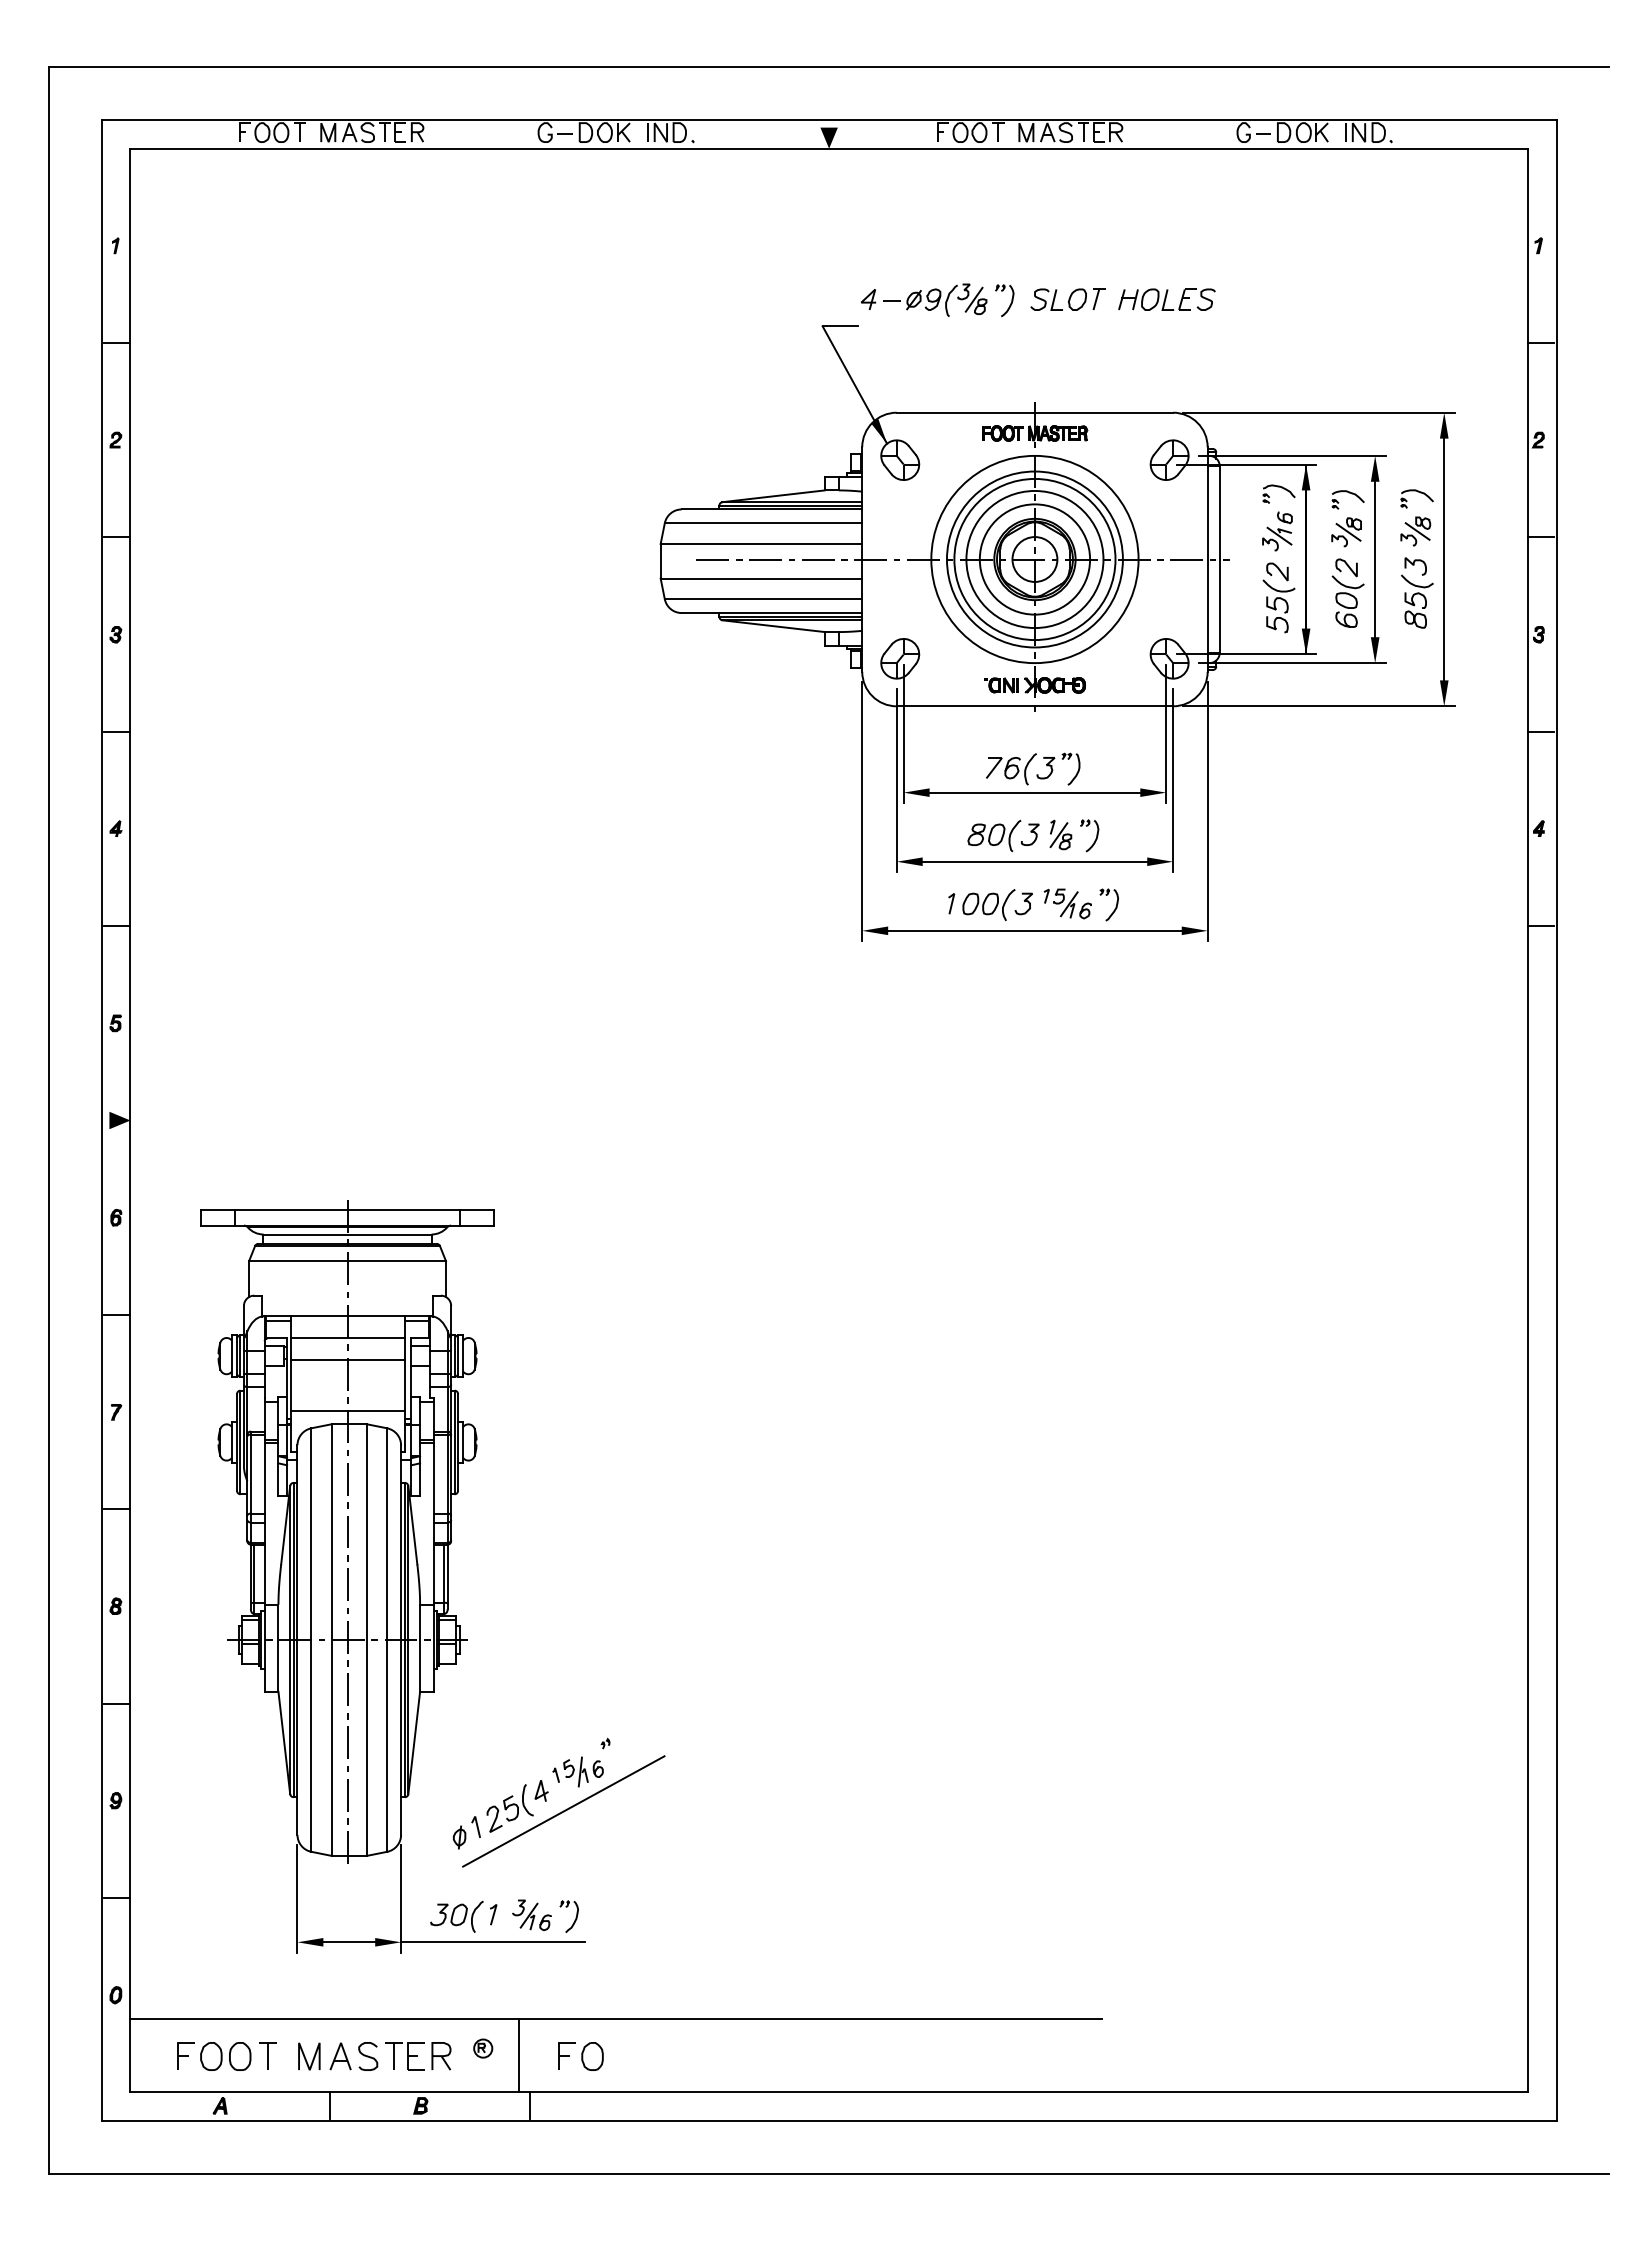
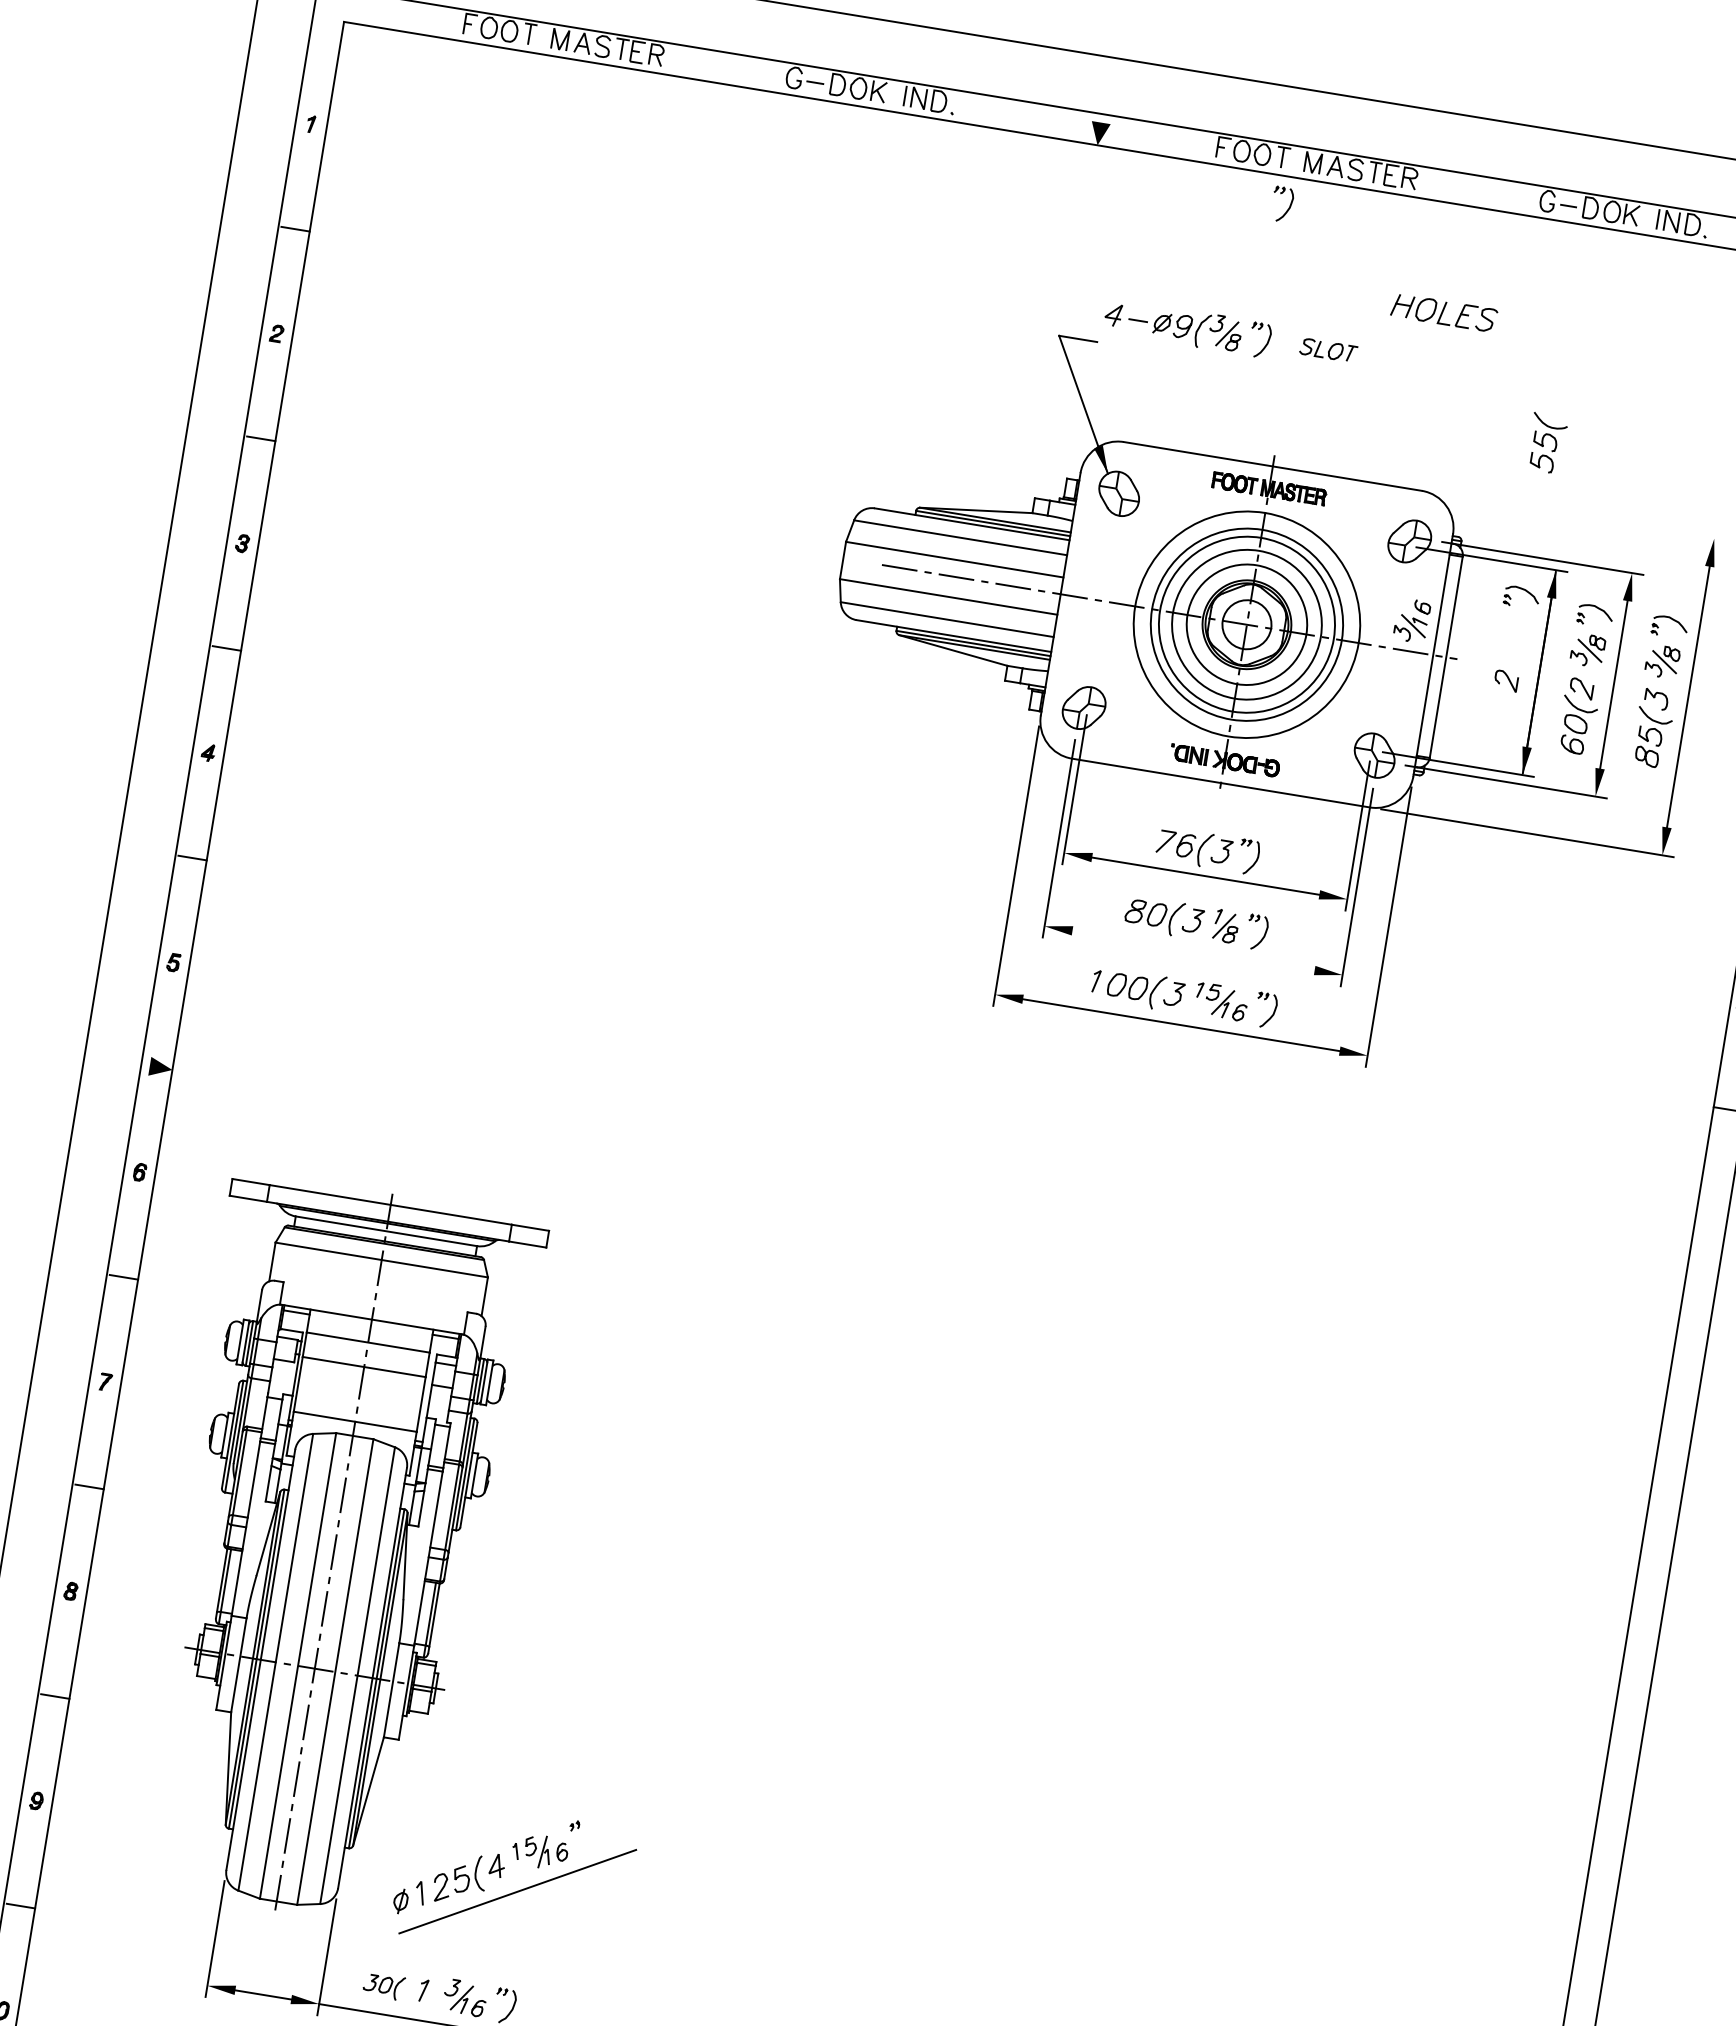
part: (1010, 177) -> (1288, 208), added
part: (1067, 299) -> (1327, 350), size x0.7
part: (1166, 299) -> (1443, 312), moved
line: (1318, 412) -> (1578, 516), removed
part: (1277, 531) -> (1412, 620), moved
part: (1278, 606) -> (1546, 443), moved
line: (1034, 861) -> (1193, 950), removed
part: (456, 1916) -> (383, 1986), size x0.7

